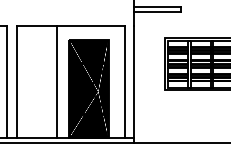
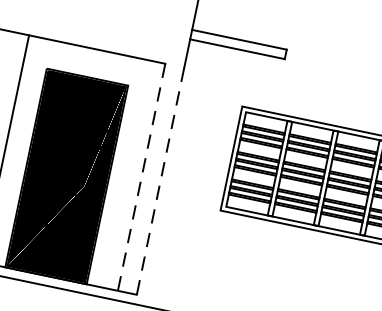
line: (124, 82) -> (141, 178), solid -> dashed
line: (133, 84) -> (158, 186), solid -> dashed

